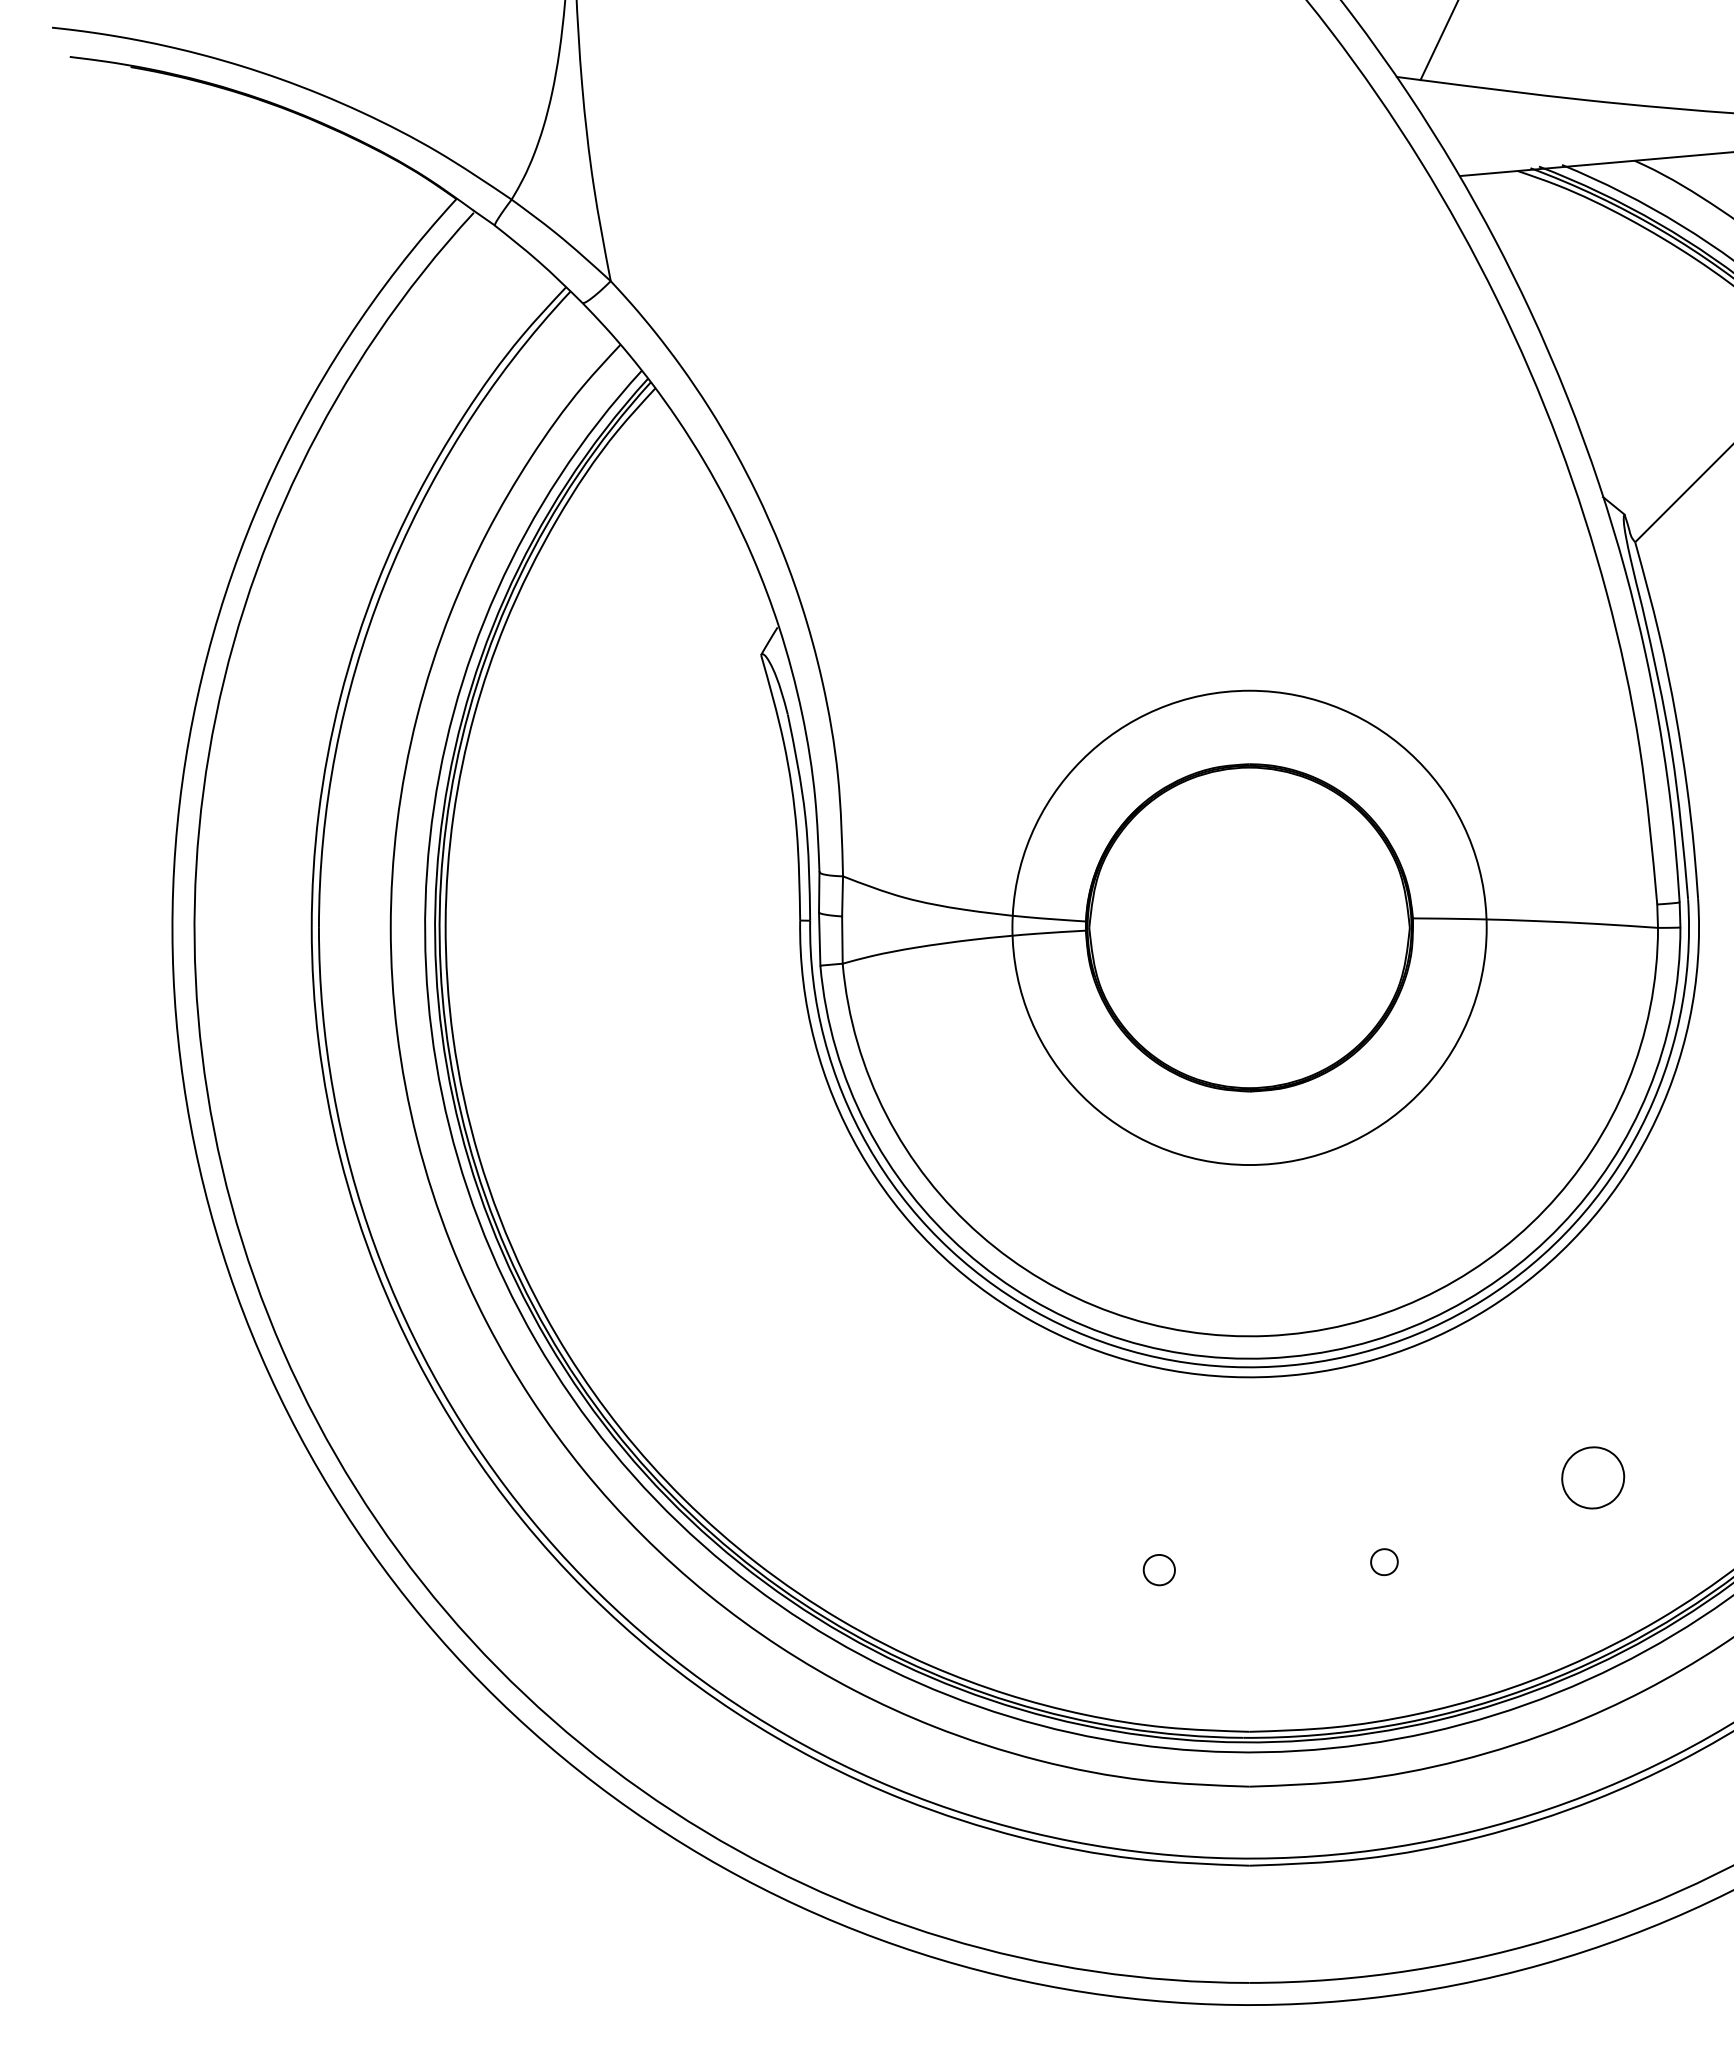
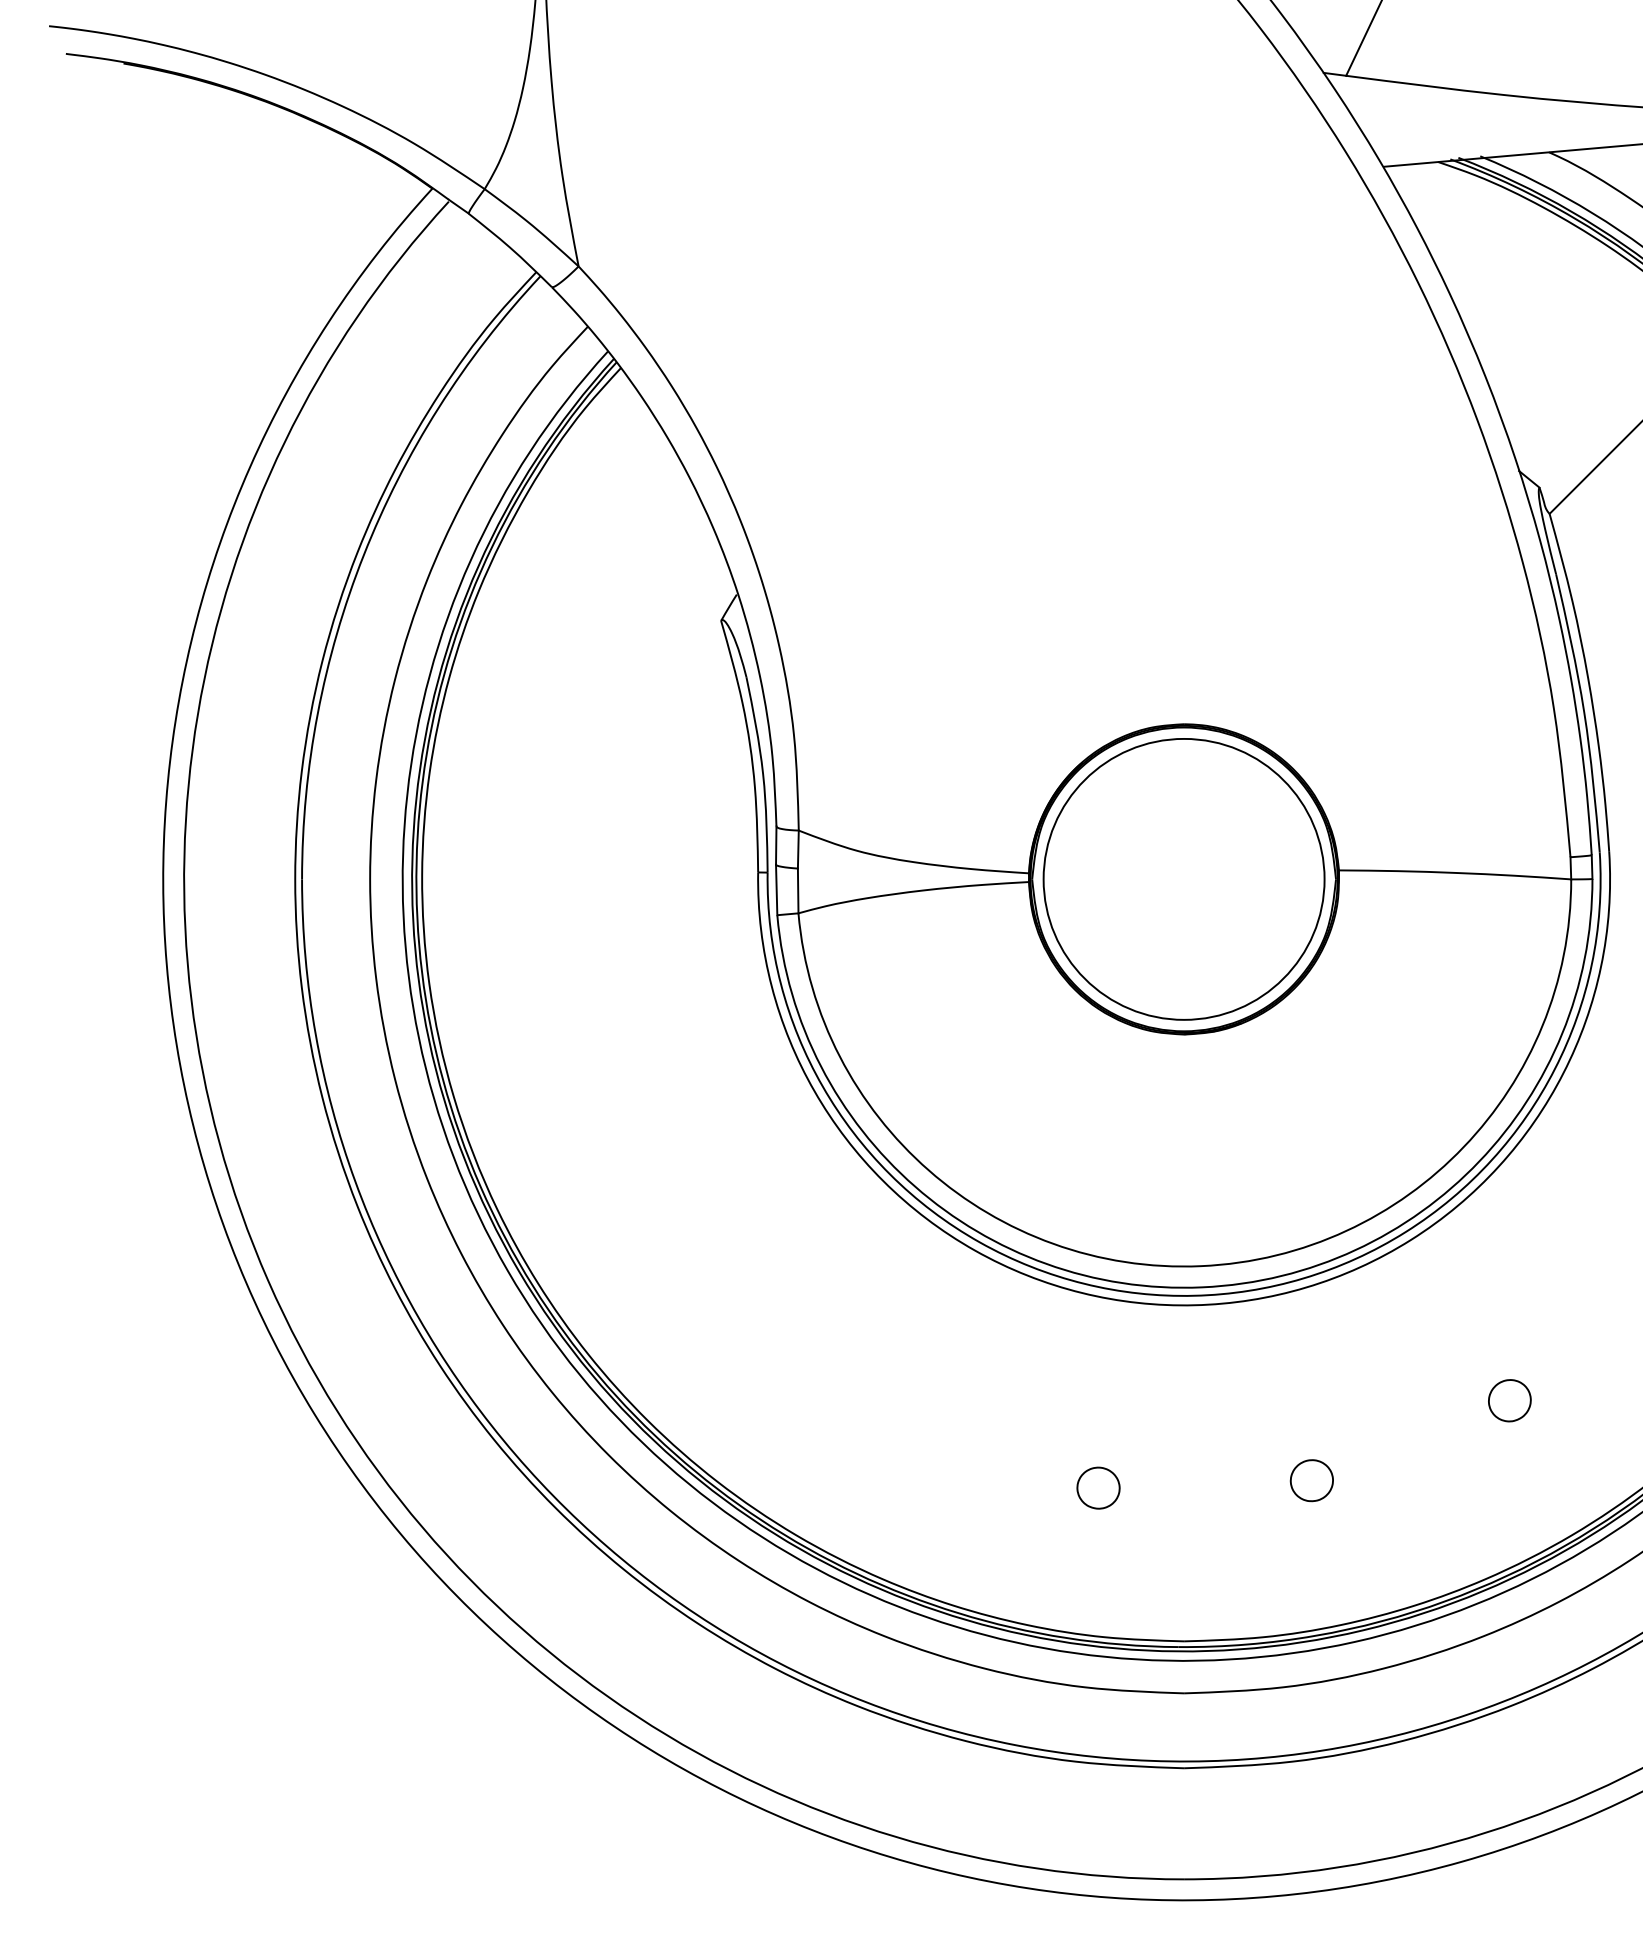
circle: (1249, 927) -> (1184, 879), size x0.62
part: (1593, 1477) -> (1510, 1400), size x0.71
part: (1384, 1561) -> (1311, 1479), size x1.67
part: (1159, 1569) -> (1098, 1487), size x1.43

